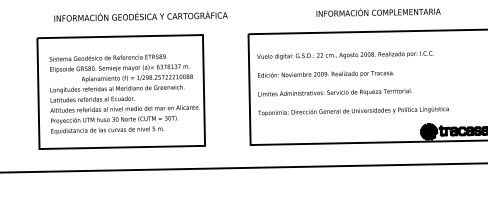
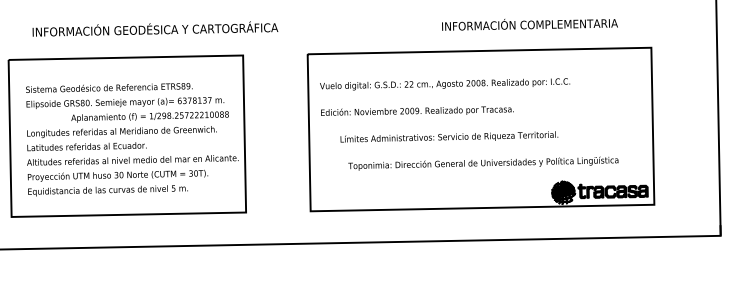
text: (378, 12) -> (529, 24), moved
text: (335, 92) -> (449, 136), moved
text: (353, 111) -> (483, 163), moved

